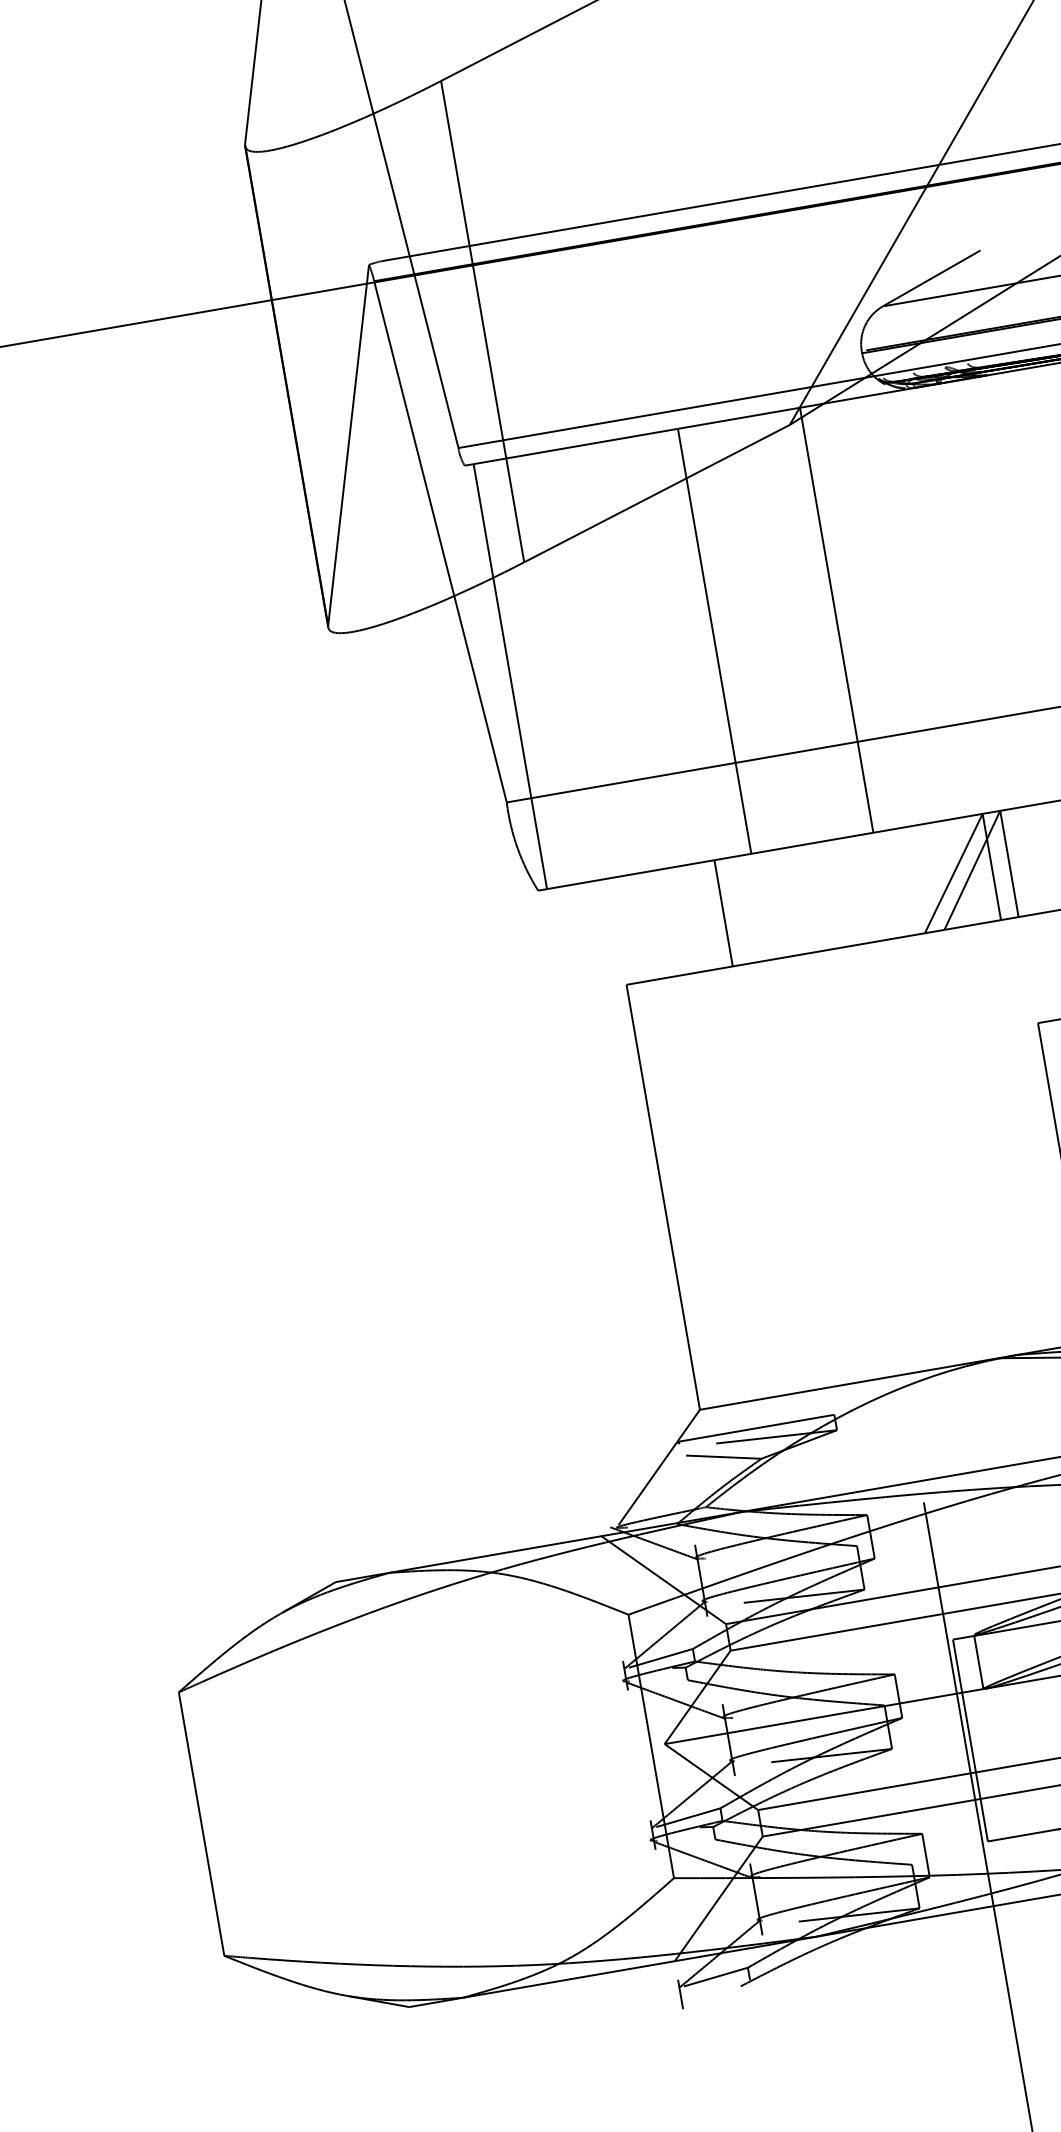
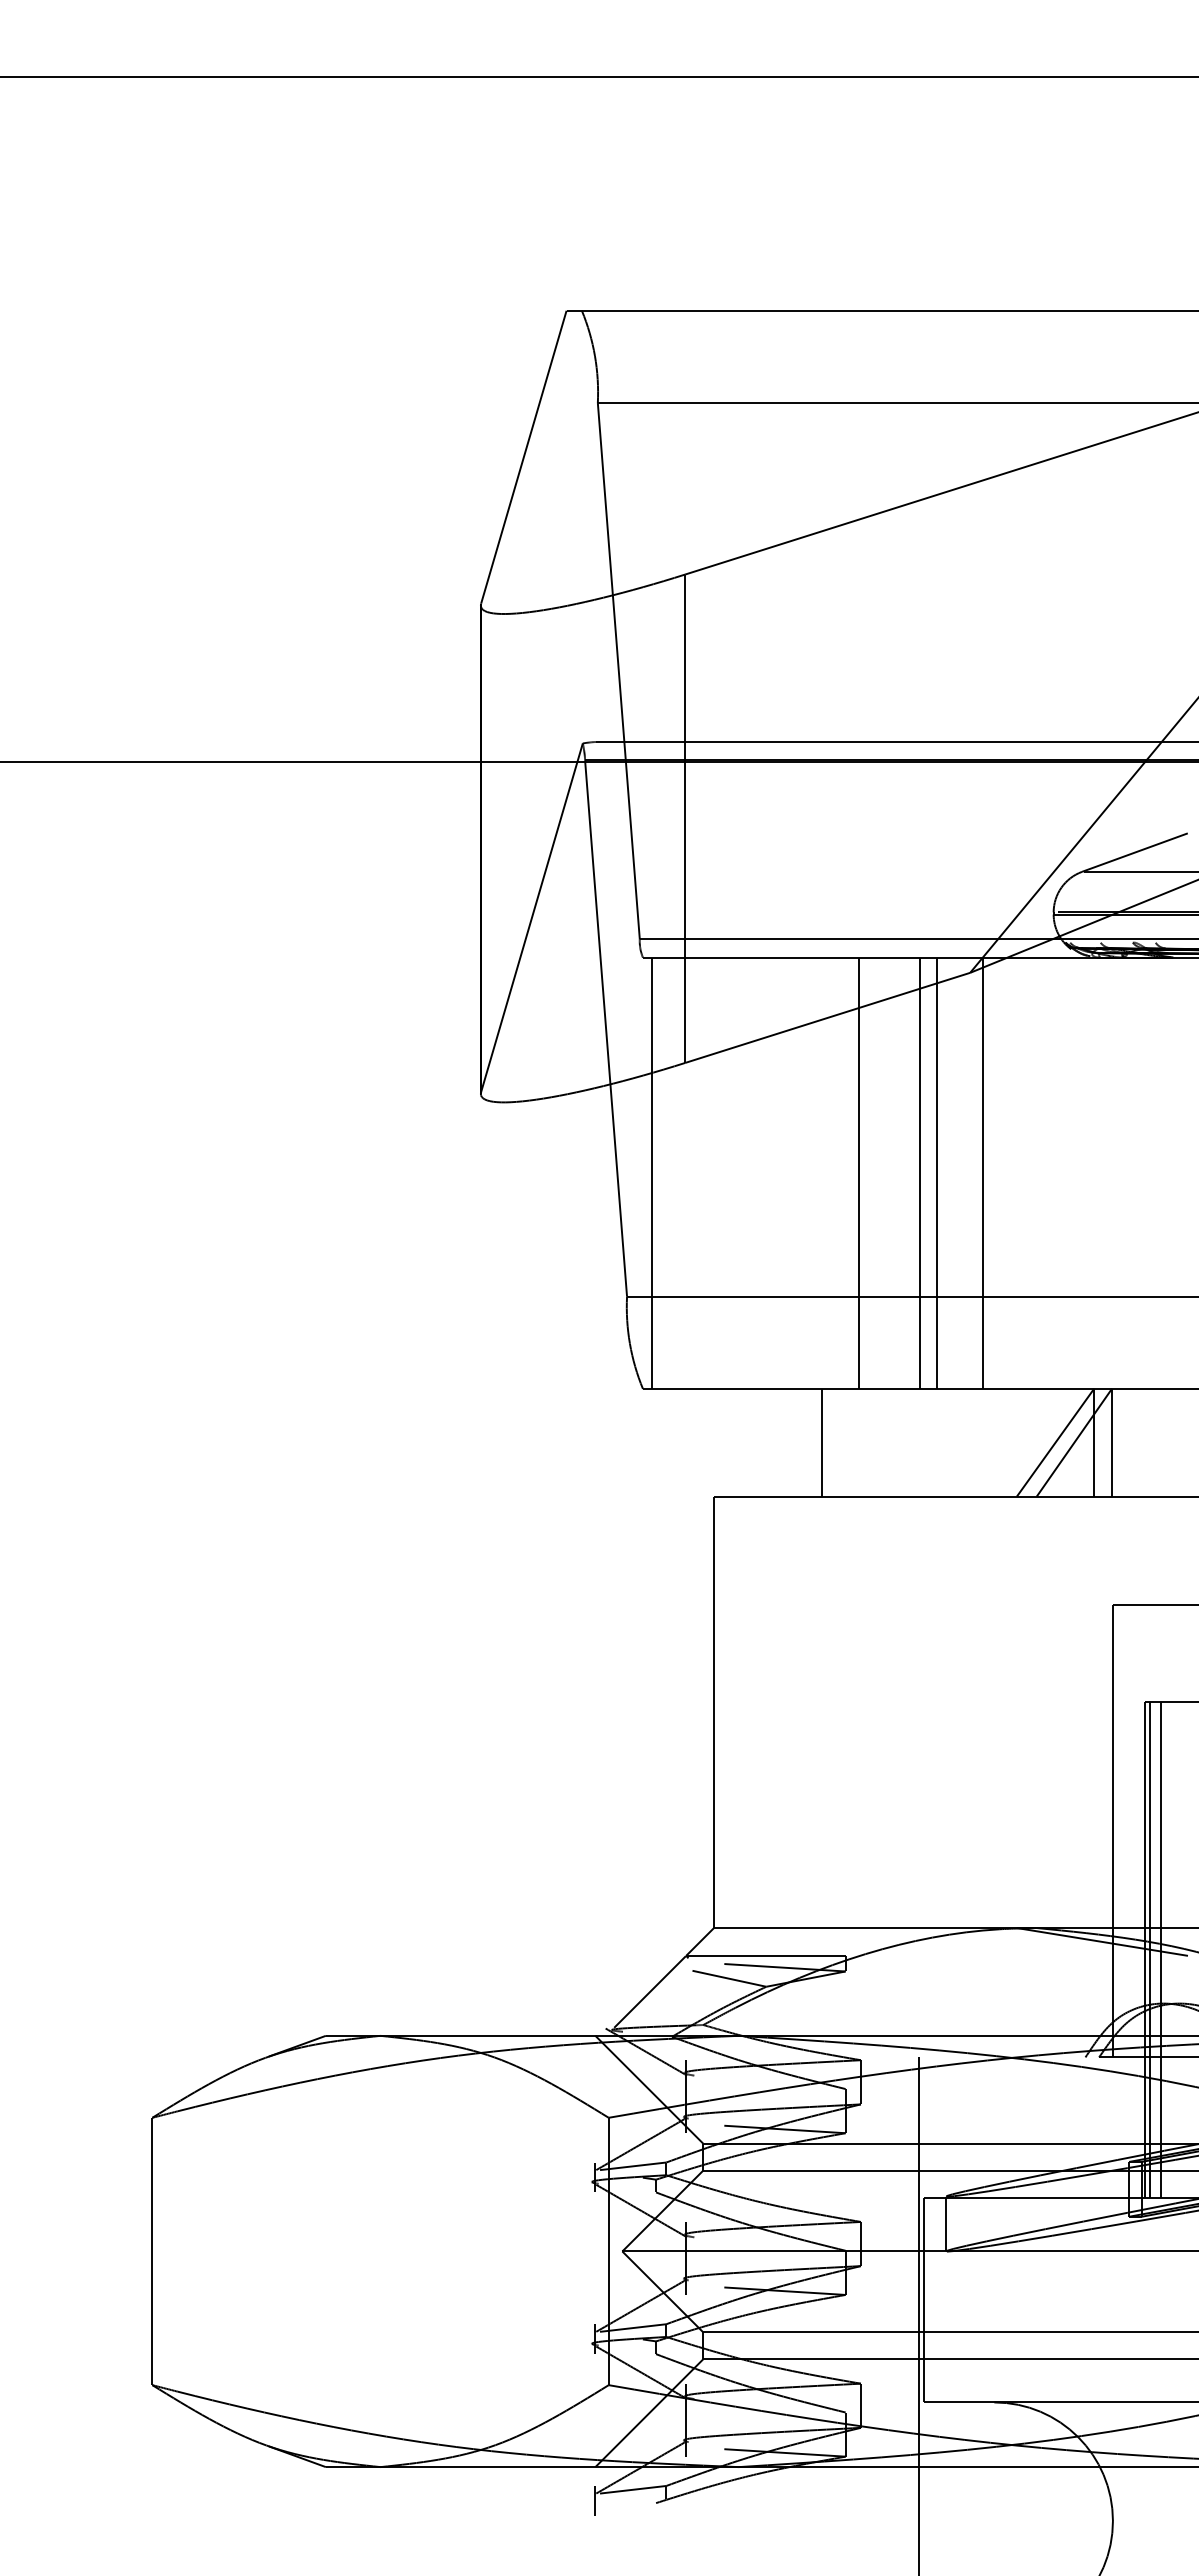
line: (791, 627) -> (937, 1172), added
line: (773, 630) -> (919, 1172), added

